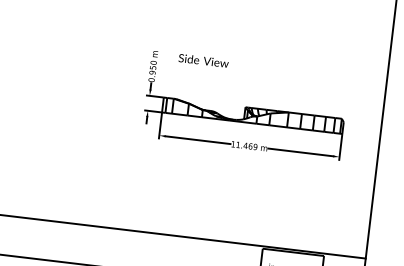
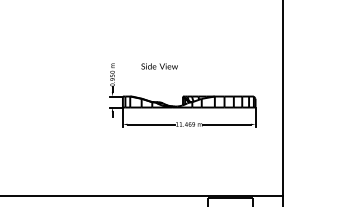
text: (203, 60) -> (159, 66), moved

